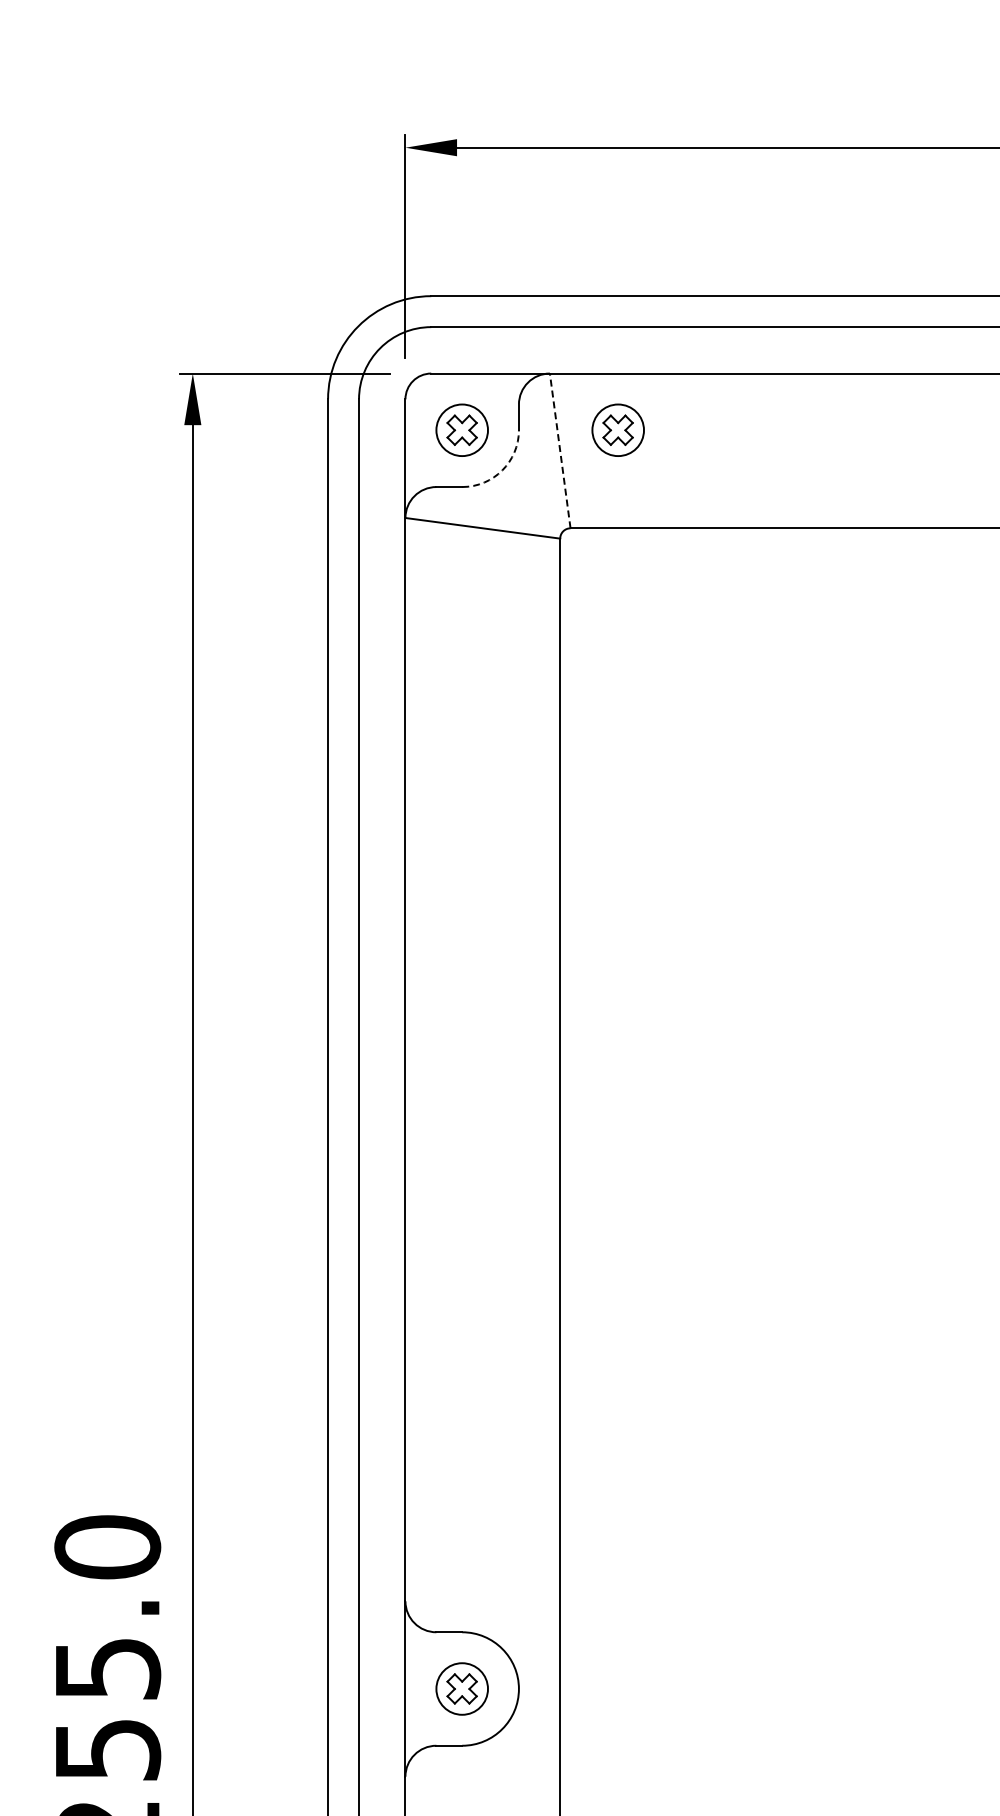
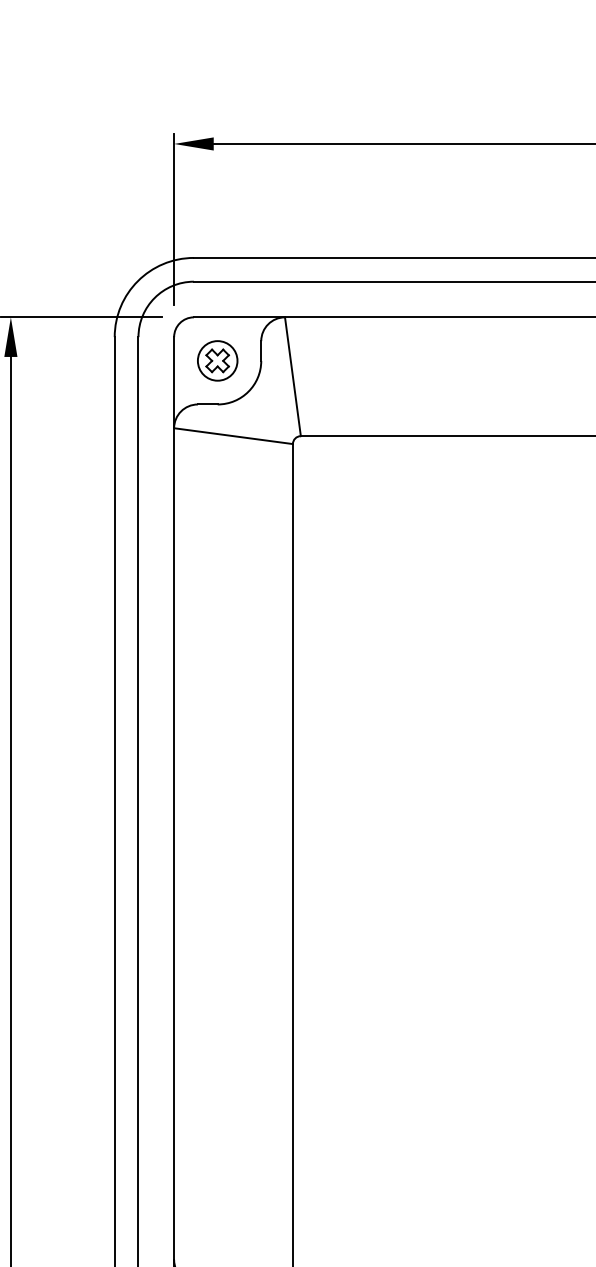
part: (617, 429) -> (336, 360), removed
line: (560, 450) -> (293, 376), dashed -> solid
arc: (502, 470) -> (248, 391), dashed -> solid

